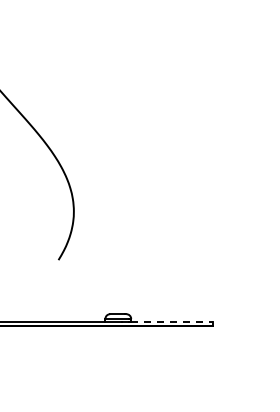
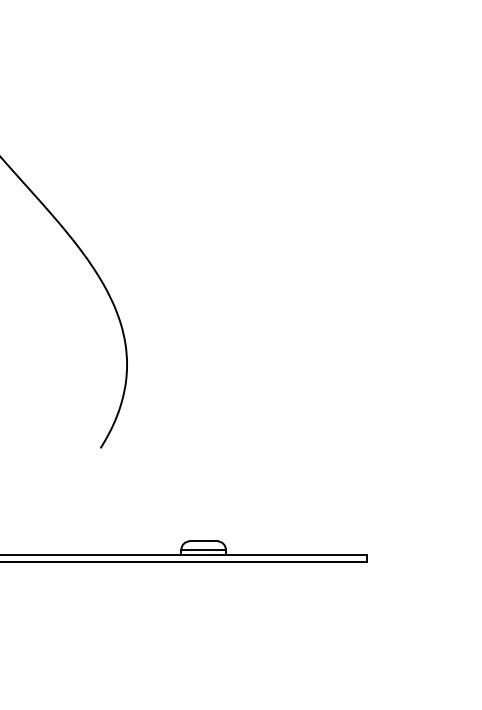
line: (172, 321) -> (297, 554), dashed -> solid

